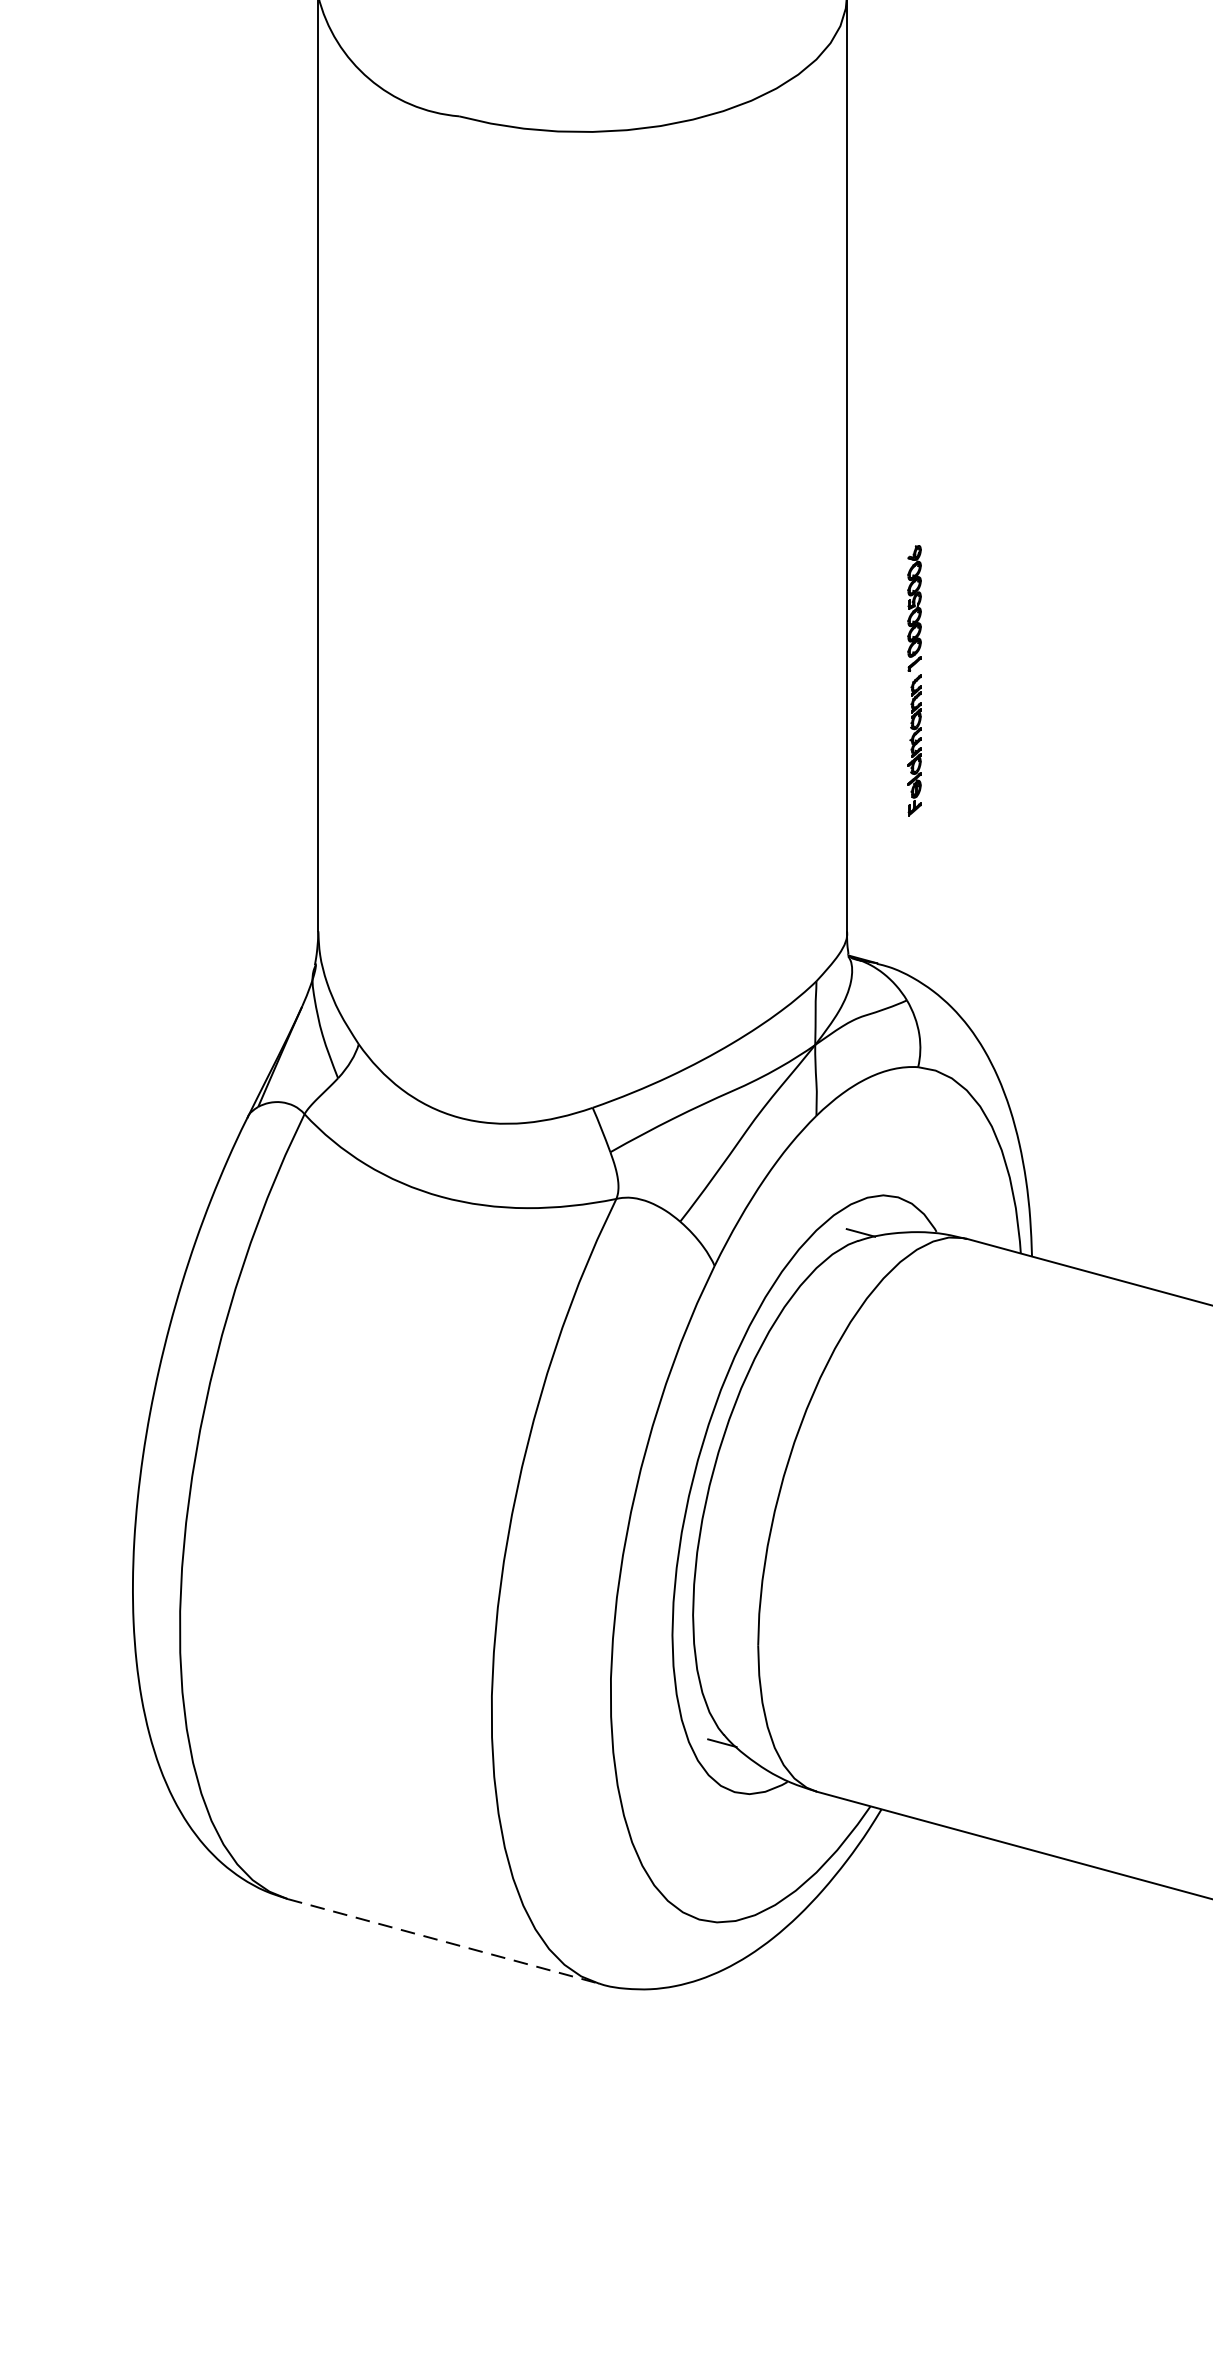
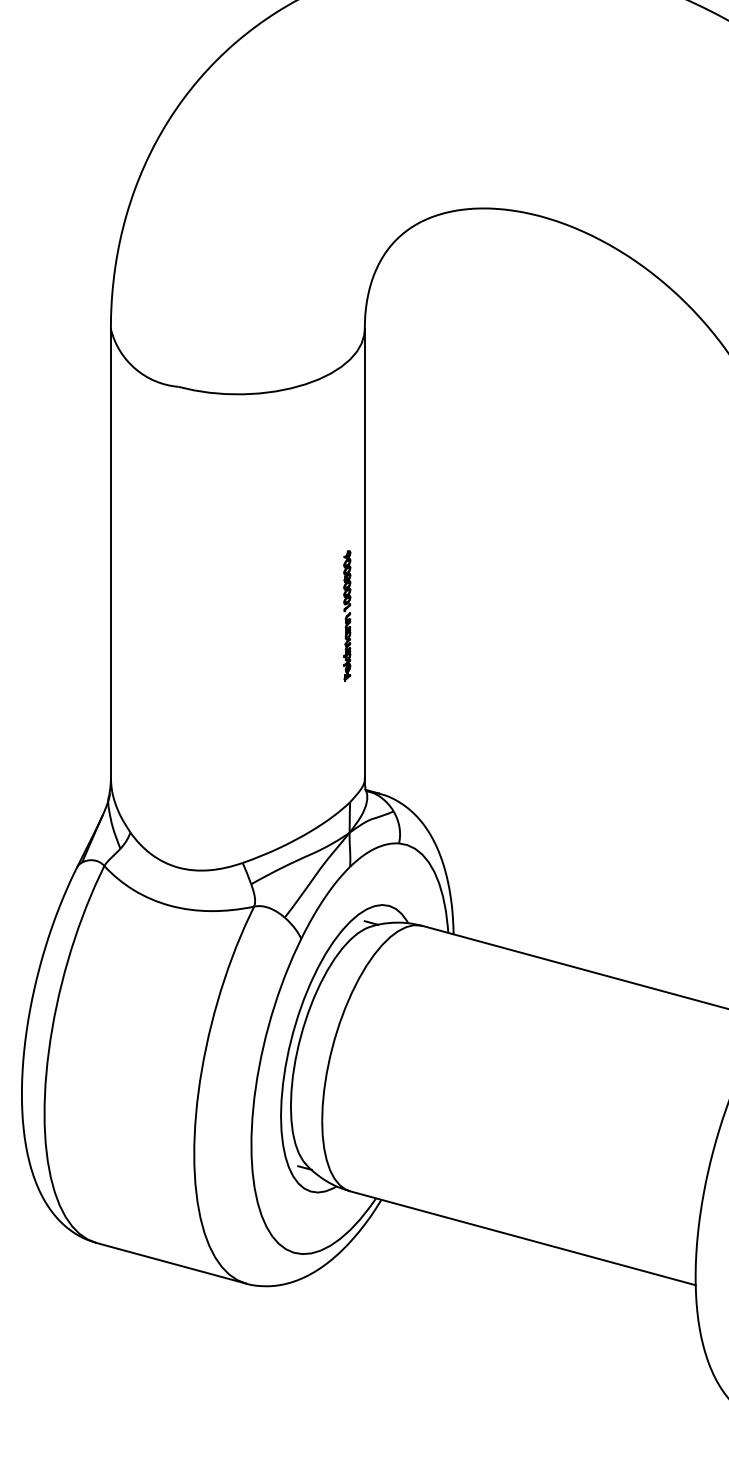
part: (915, 679) -> (347, 615), moved
line: (444, 1941) -> (171, 1263), dashed -> solid

